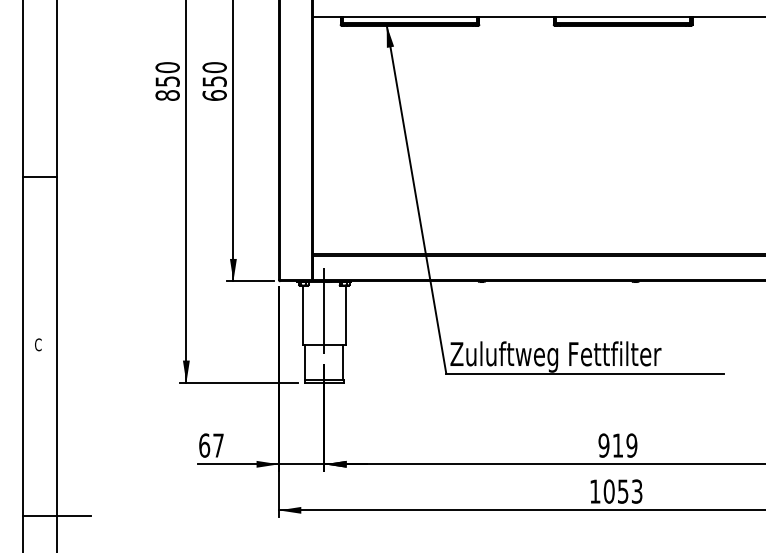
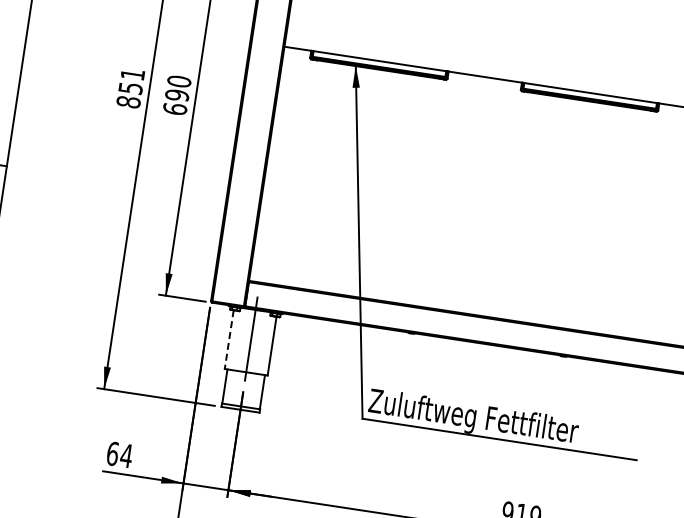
text: (167, 67) -> (132, 74), 850 -> 851
text: (214, 81) -> (177, 95), 650 -> 690
line: (302, 315) -> (229, 339), solid -> dashed
text: (218, 445) -> (126, 455), 67 -> 64

